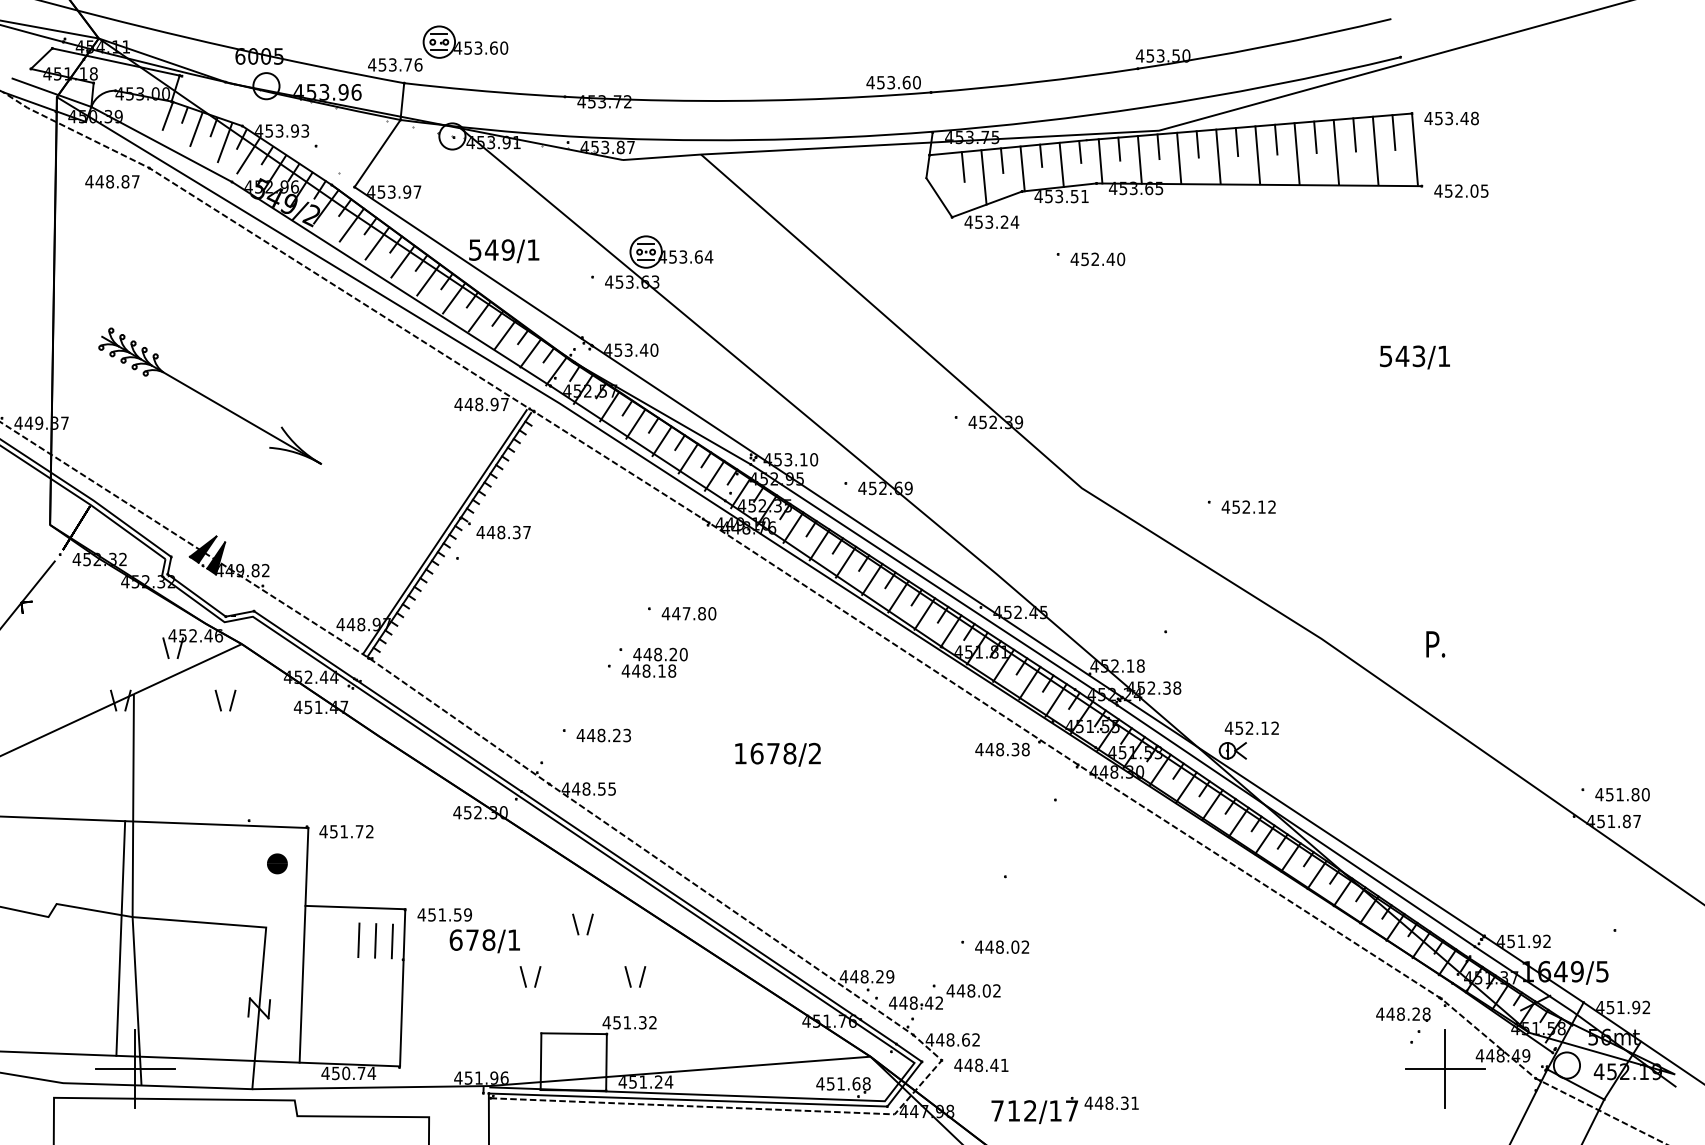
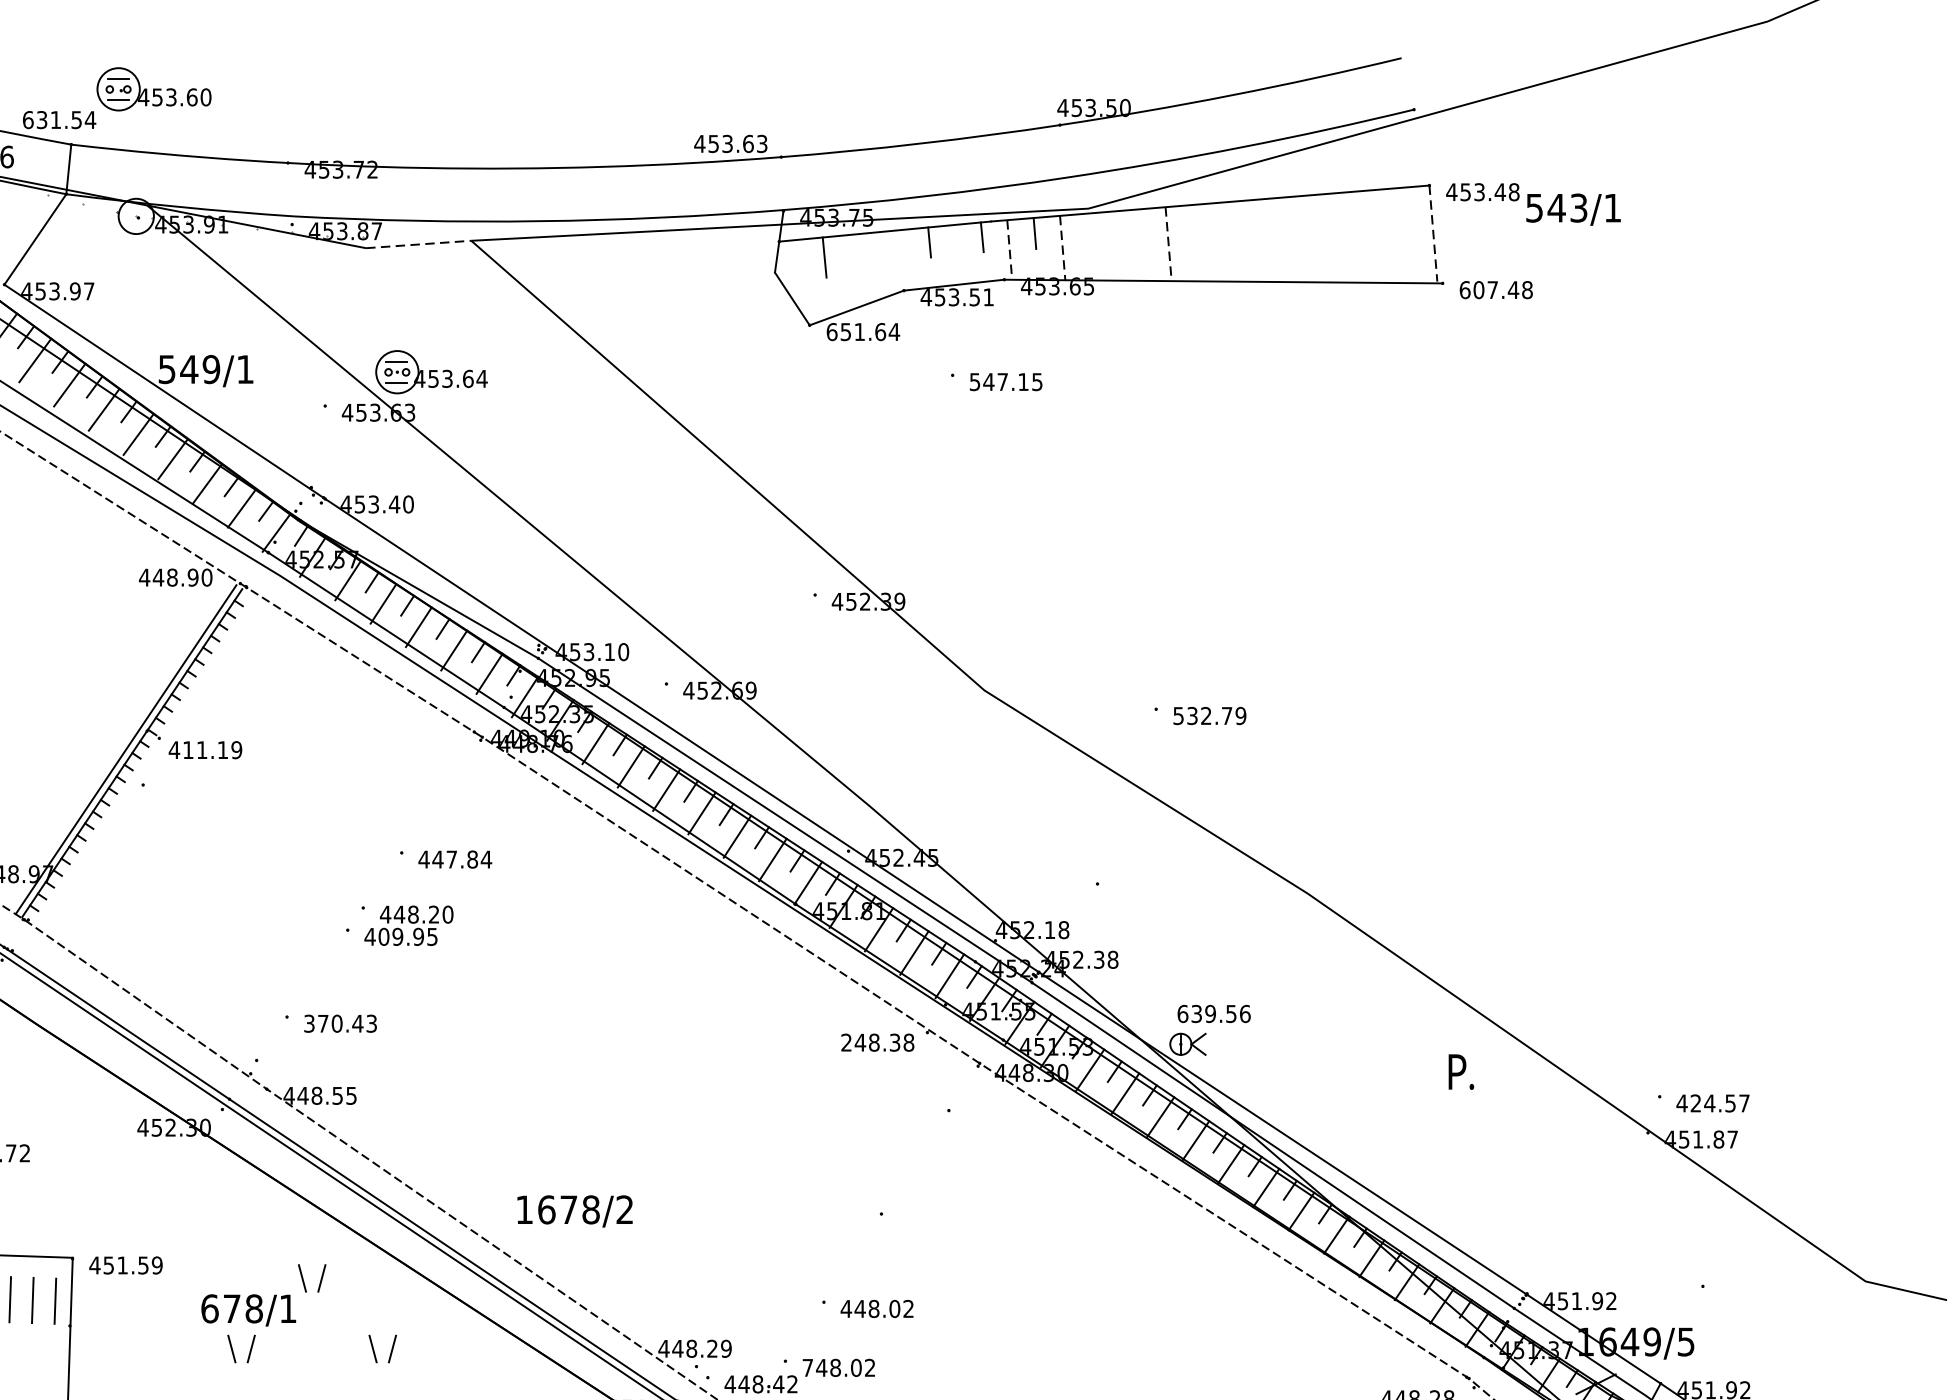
text: (395, 64) -> (59, 119), 453.76 -> 631.54
text: (916, 82) -> (761, 143), 453.60 -> 453.63
line: (1393, 132) -> (1404, 211), removed
line: (1354, 134) -> (1351, 213), removed
line: (1315, 137) -> (1299, 217), removed
line: (1276, 139) -> (1246, 220), removed
line: (1236, 142) -> (1192, 224), removed
line: (1197, 144) -> (1140, 227), removed
line: (1158, 146) -> (1087, 229), removed
line: (1414, 149) -> (1432, 233), solid -> dashed
line: (1375, 150) -> (1380, 235), removed
line: (1336, 151) -> (1327, 236), removed
line: (1296, 153) -> (1273, 239), removed
line: (1257, 155) -> (1221, 242), removed
line: (662, 157) -> (419, 244), solid -> dashed
line: (1179, 157) -> (1116, 244), removed
line: (1218, 157) -> (1168, 244), solid -> dashed
line: (1139, 159) -> (1062, 247), solid -> dashed
line: (1001, 160) -> (876, 248), removed
line: (1100, 161) -> (1009, 250), solid -> dashed
line: (1061, 164) -> (957, 254), removed
line: (1022, 168) -> (904, 259), removed
line: (983, 177) -> (851, 271), removed
text: (1461, 190) -> (1496, 289), 452.05 -> 607.48
text: (986, 221) -> (855, 331), 453.24 -> 651.64
text: (1097, 259) -> (1005, 382), 452.40 -> 547.15
text: (1414, 357) -> (1572, 209), moved
text: (504, 404) -> (206, 577), 448.97 -> 448.90
text: (1248, 506) -> (1209, 715), 452.12 -> 532.79
text: (508, 532) -> (211, 750), 448.37 -> 411.19
text: (712, 613) -> (486, 859), 447.80 -> 447.84
text: (1435, 644) -> (1461, 1072), moved
text: (654, 670) -> (408, 936), 448.18 -> 409.95
text: (1251, 727) -> (1213, 1012), 452.12 -> 639.56
text: (598, 735) -> (333, 1023), 448.23 -> 370.43
text: (979, 749) -> (846, 1042), 448.38 -> 248.38
text: (777, 754) -> (574, 1210), moved
text: (1627, 794) -> (1719, 1103), 451.80 -> 424.57
text: (484, 941) -> (248, 1310), moved
text: (950, 990) -> (807, 1367), 448.02 -> 748.02

